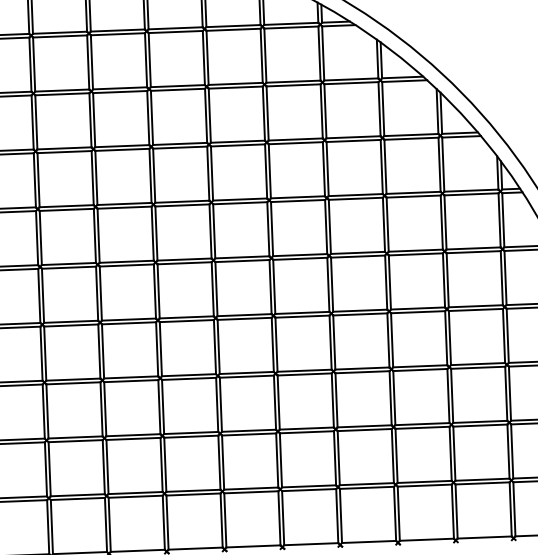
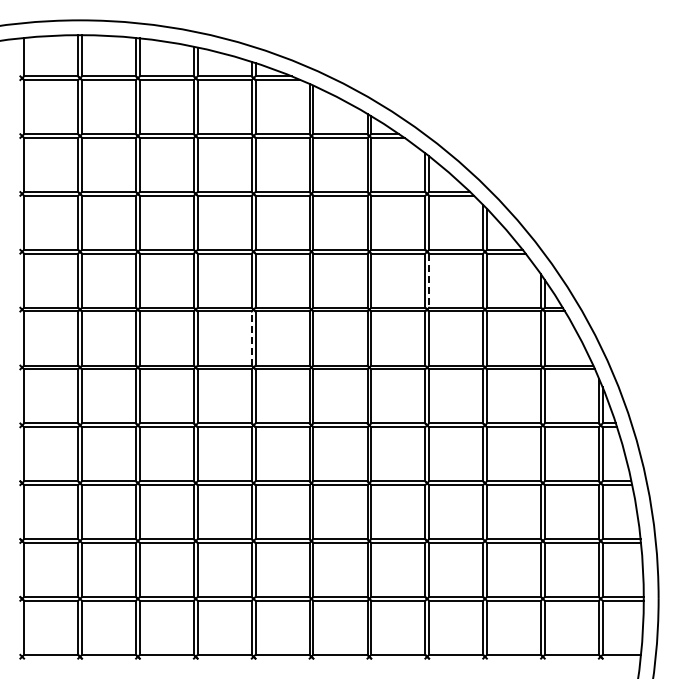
line: (385, 167) -> (429, 281), solid -> dashed
line: (210, 231) -> (251, 338), solid -> dashed

